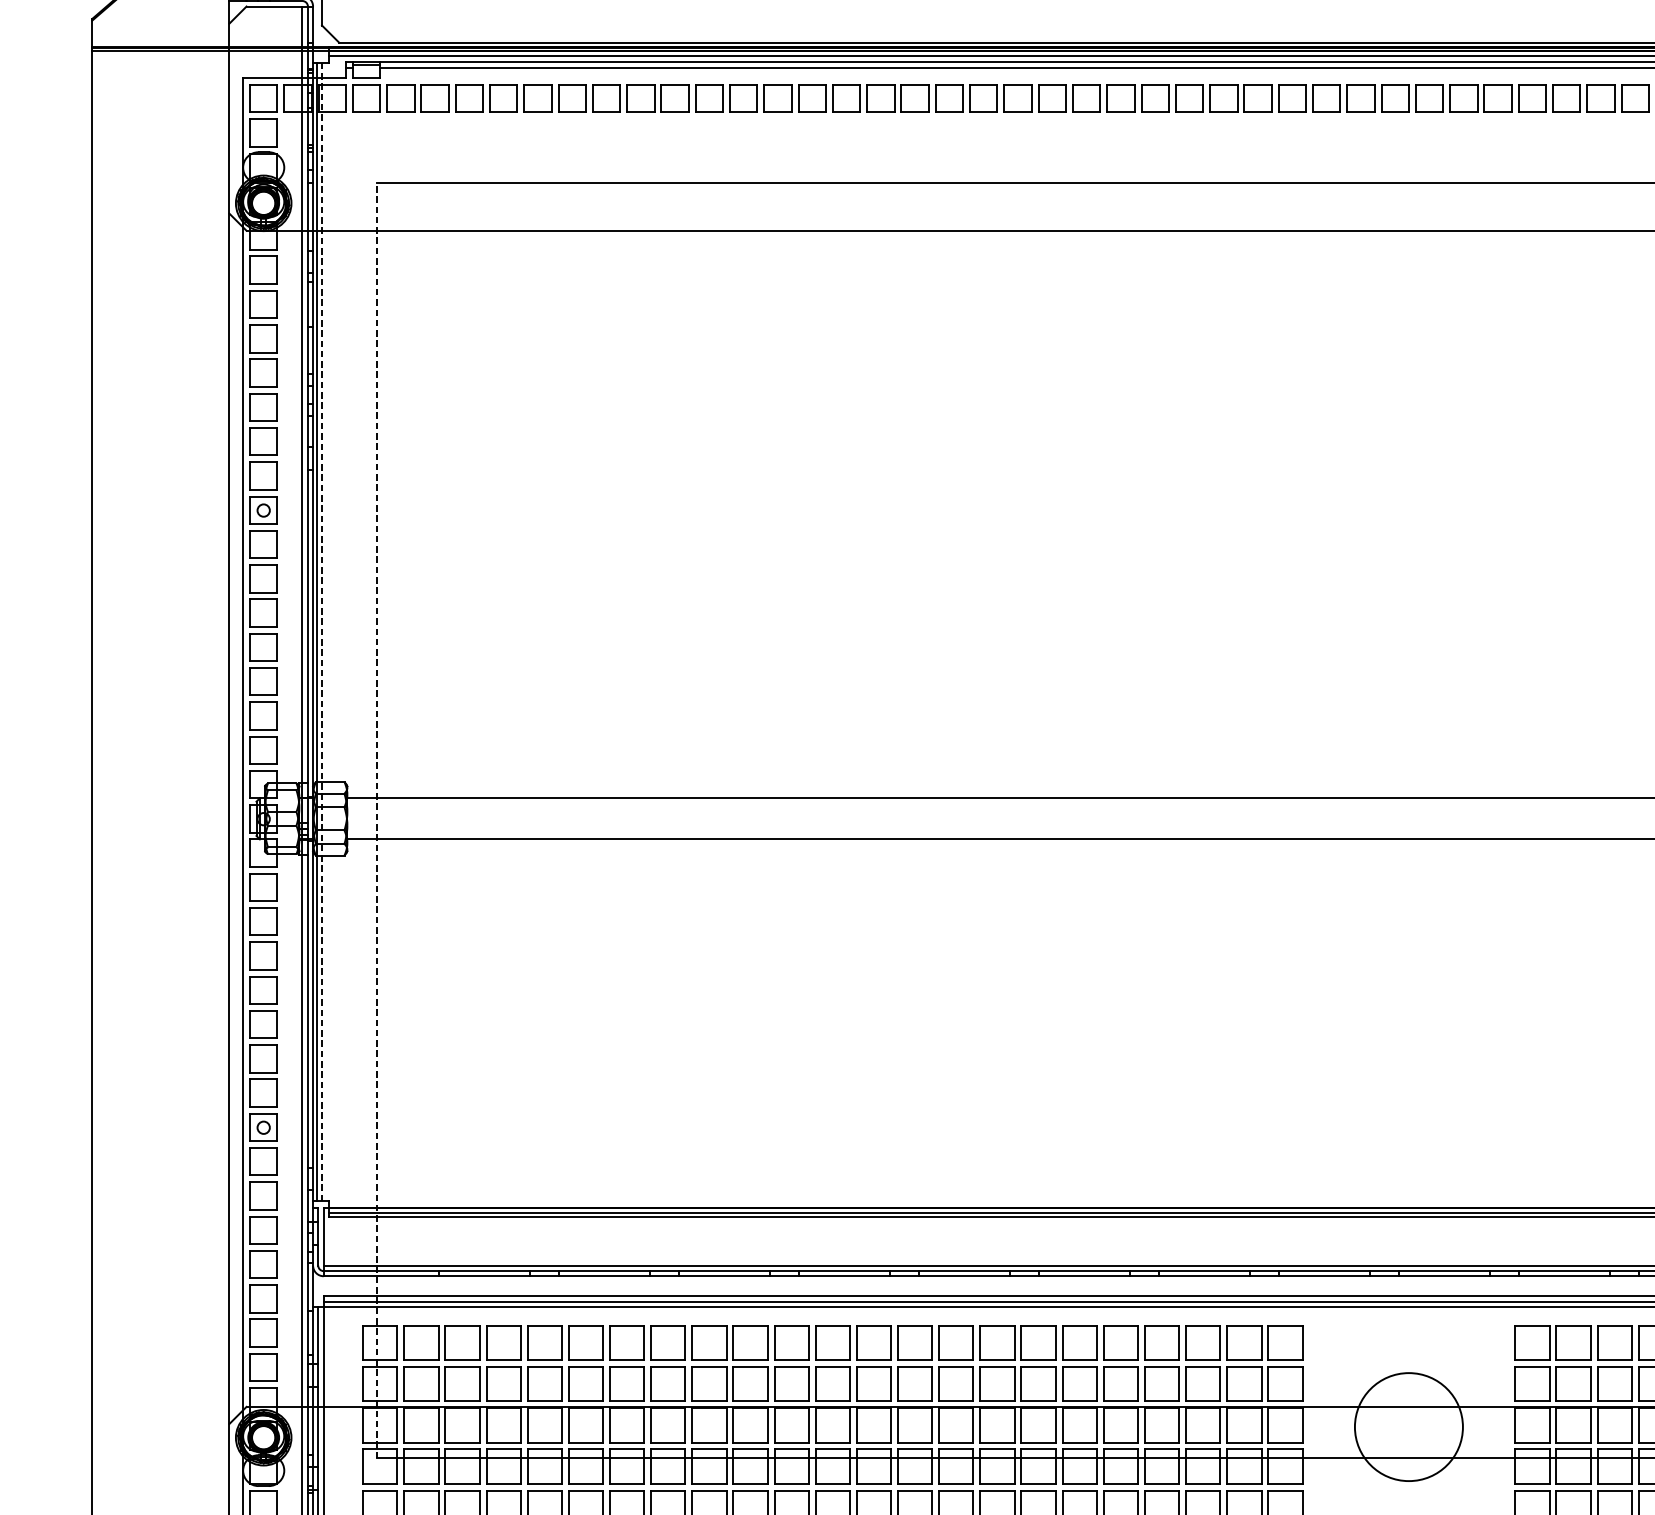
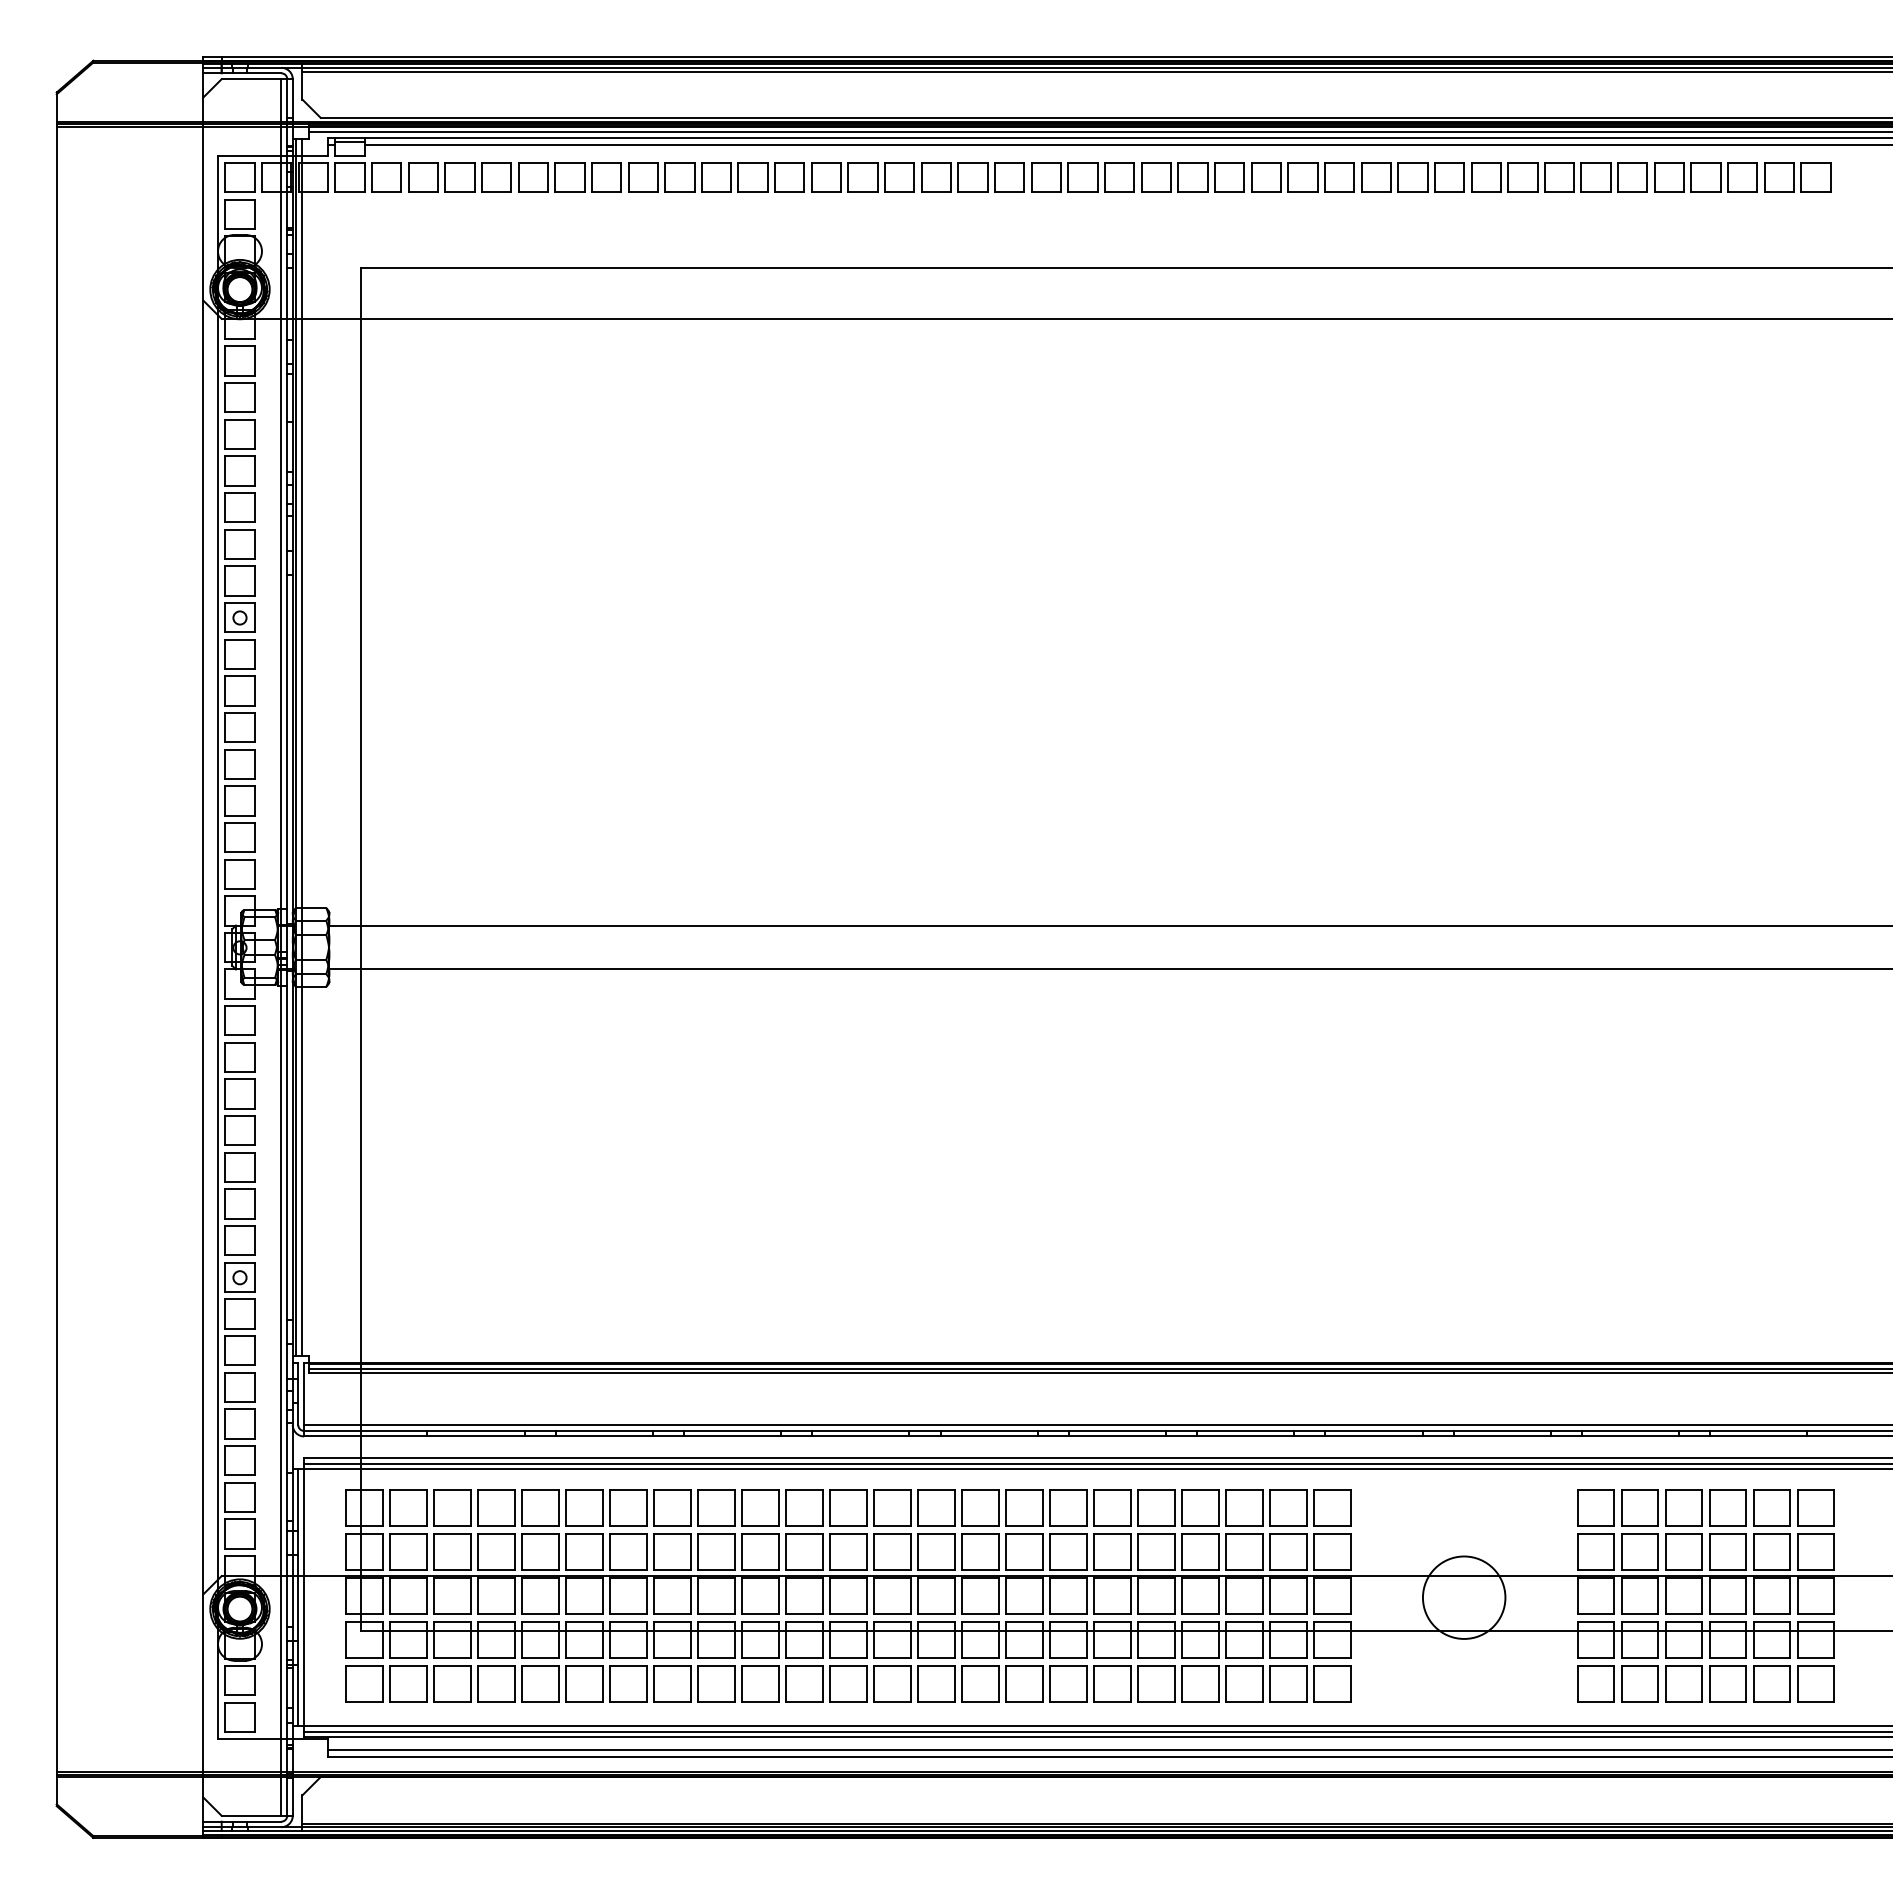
line: (321, 632) -> (301, 748), dashed -> solid
line: (376, 820) -> (360, 949), dashed -> solid
circle: (1408, 1426) -> (1463, 1597), size x0.71

